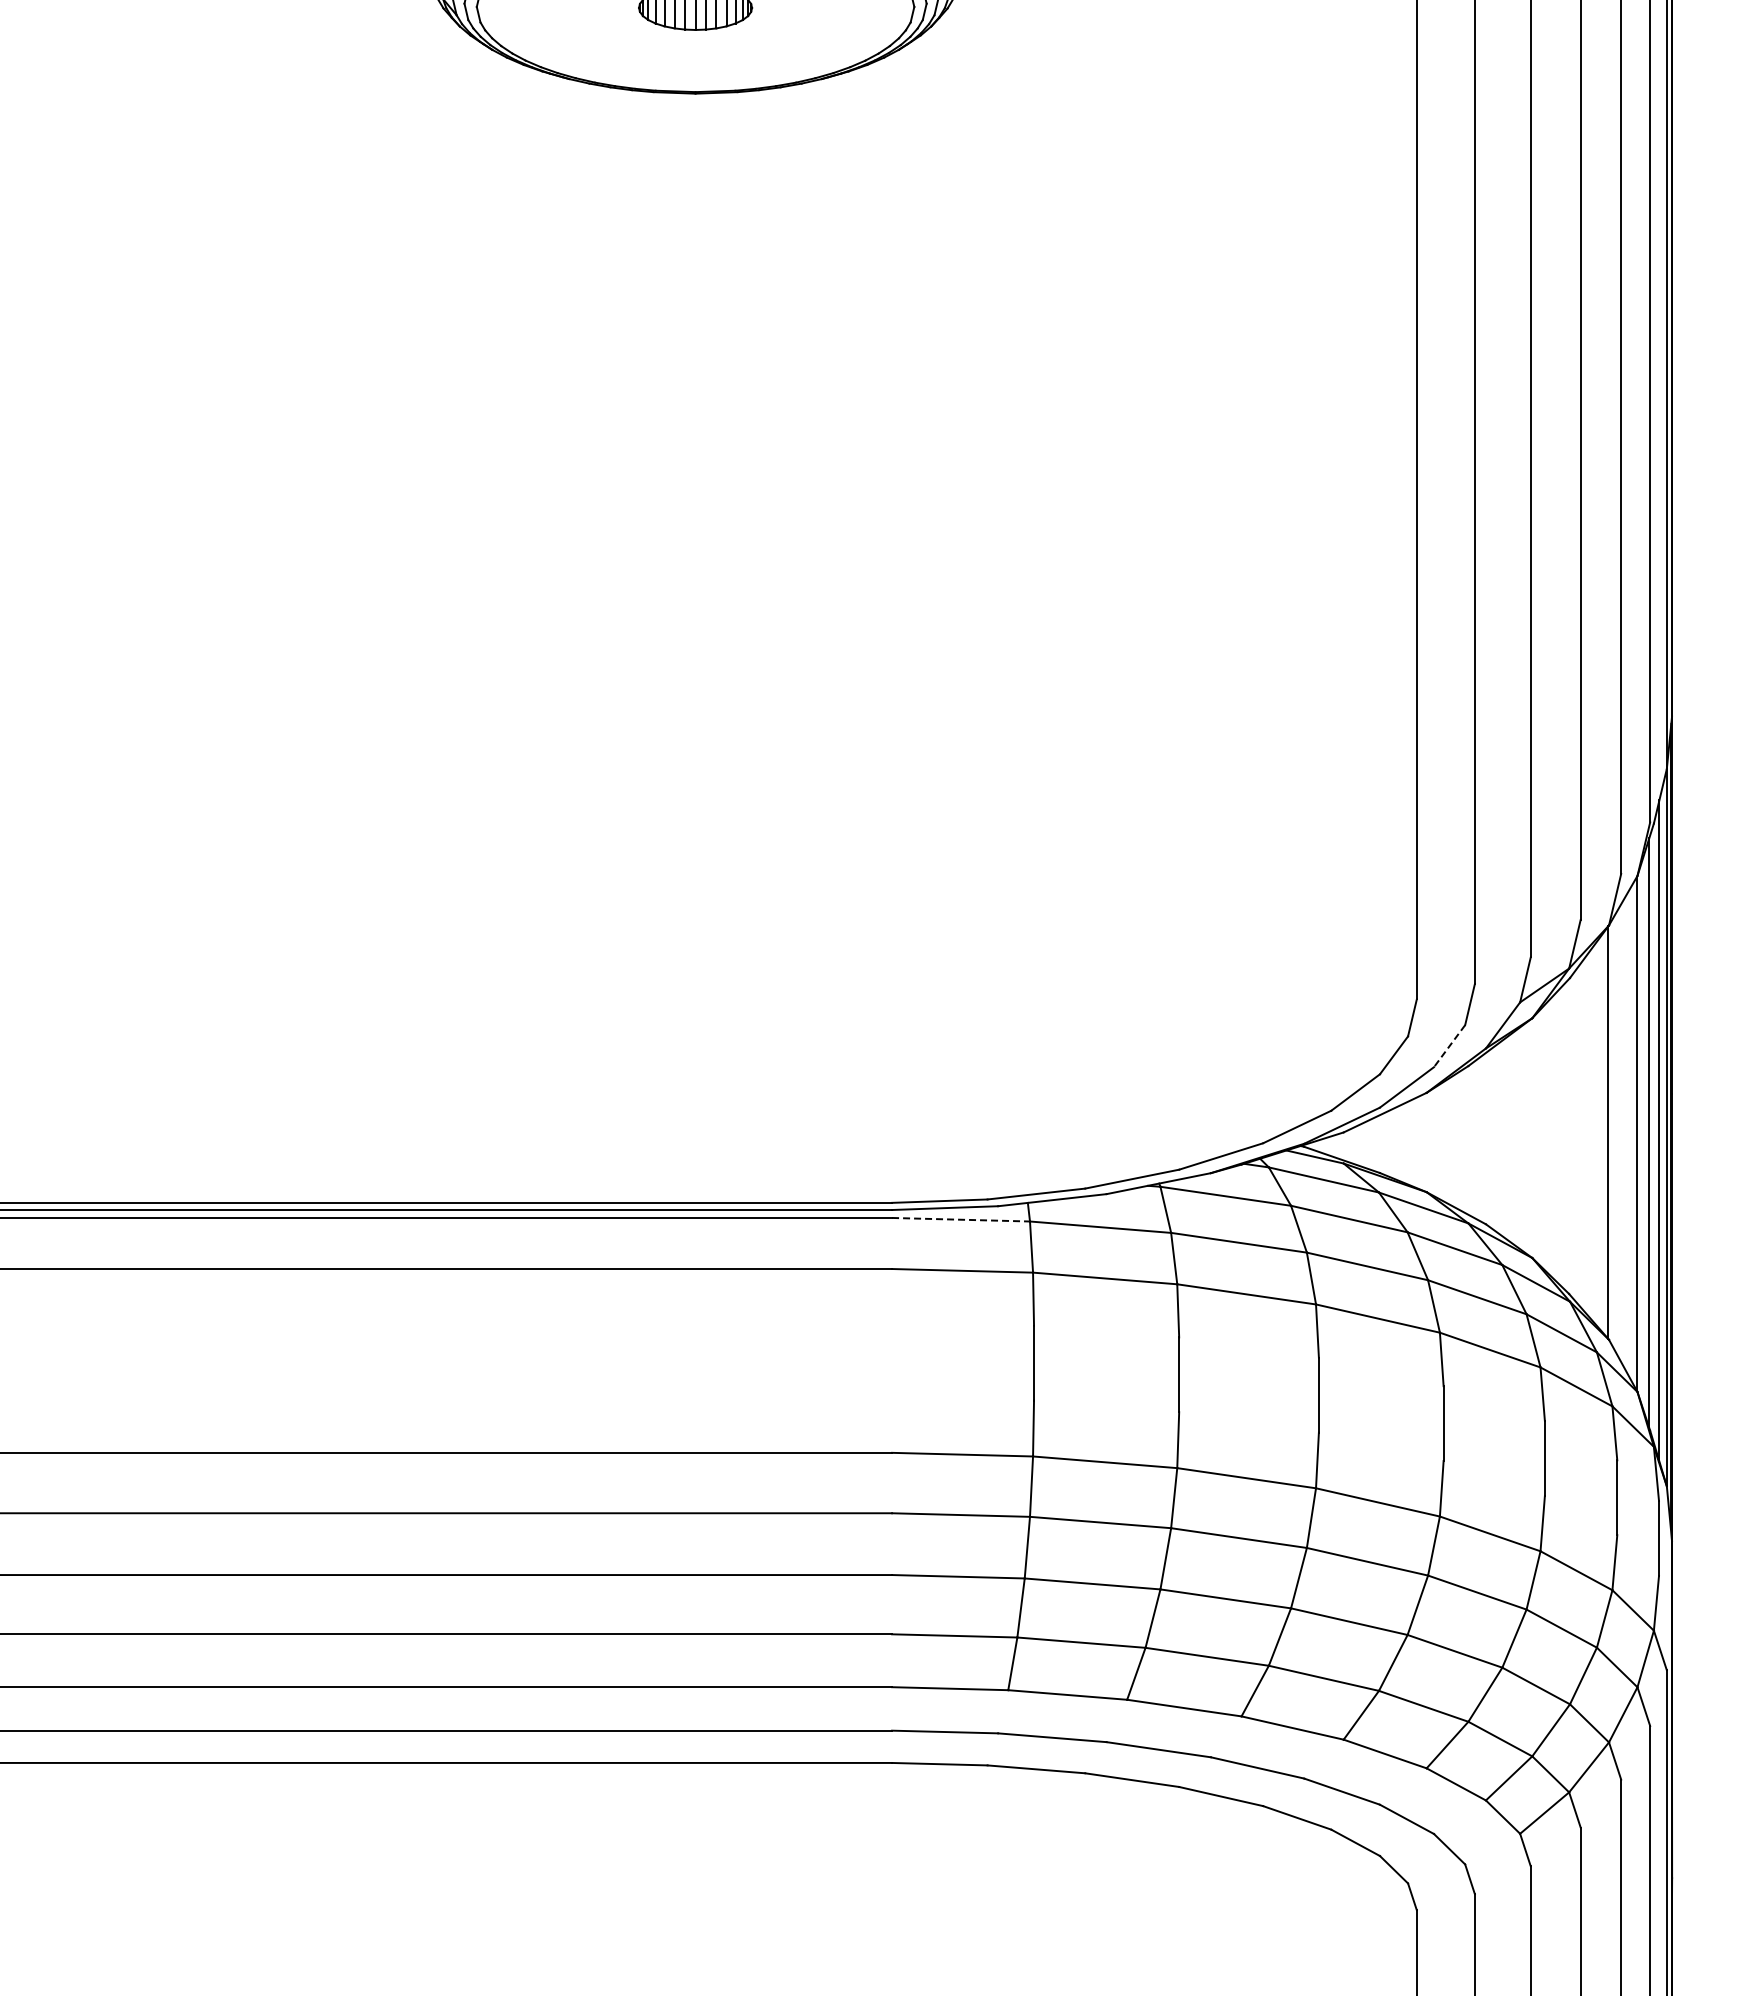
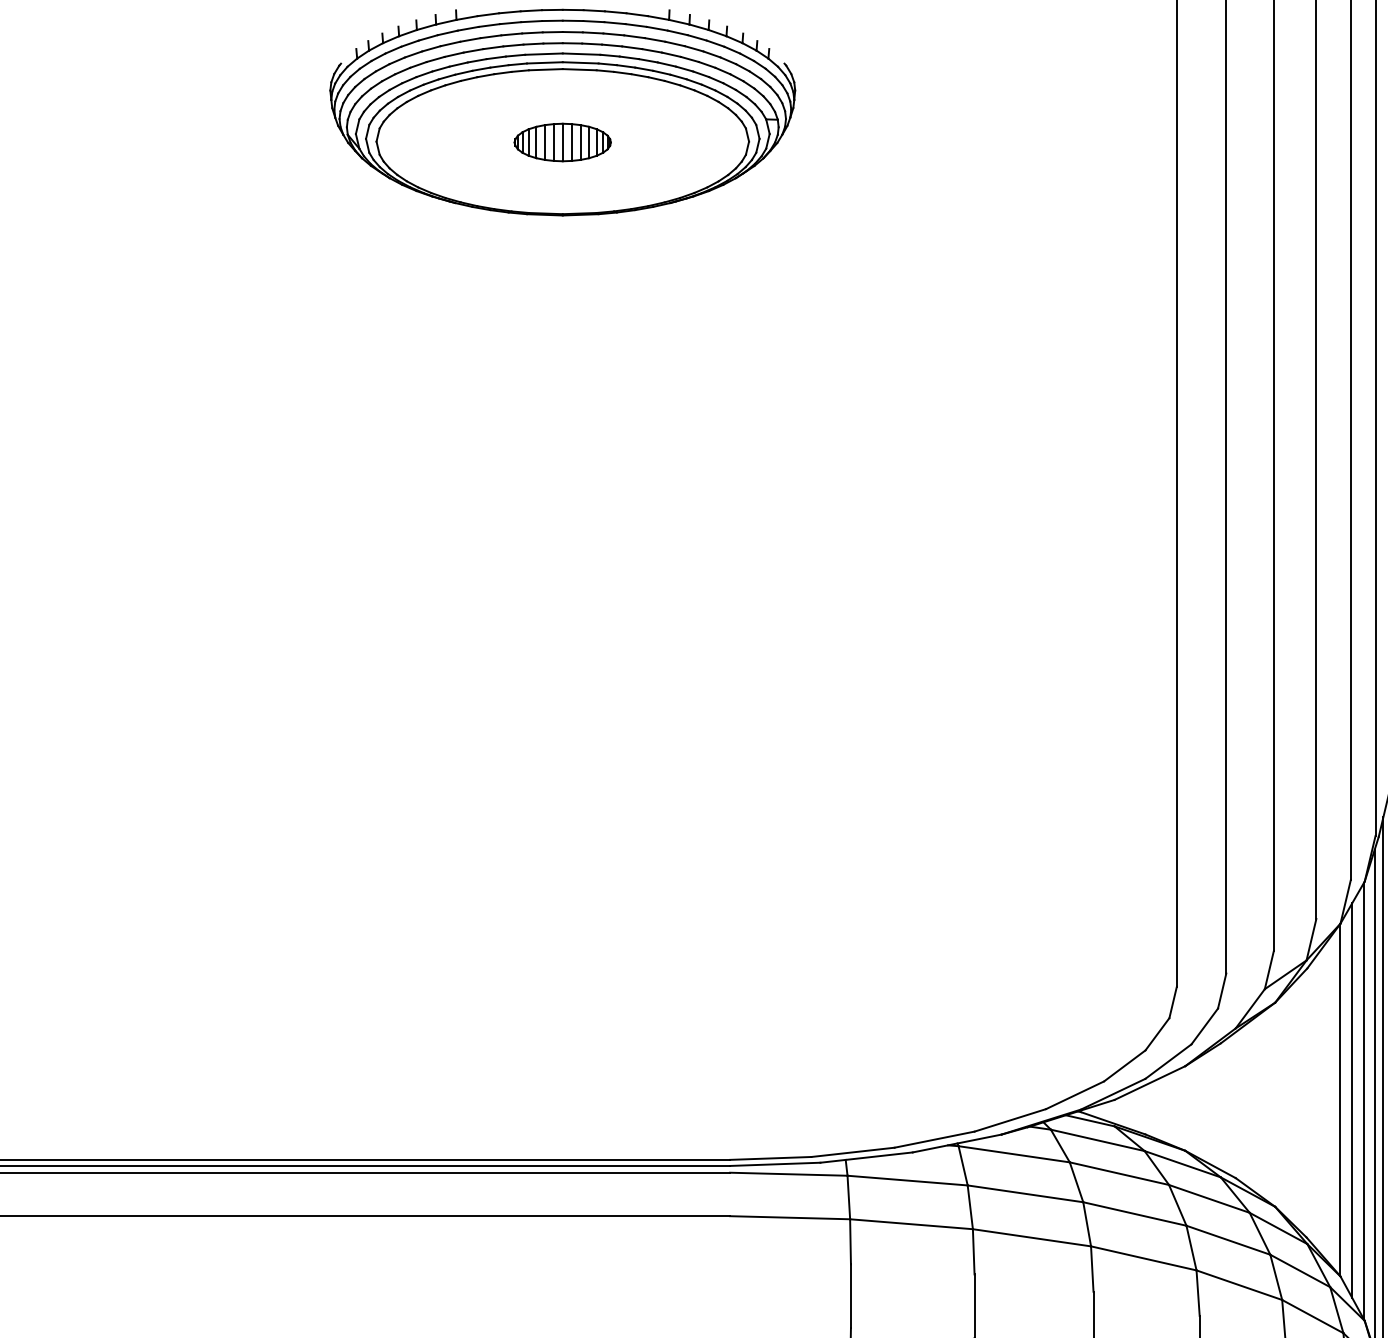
line: (1449, 1046) -> (1204, 1026), dashed -> solid
line: (1622, 1133) -> (1351, 1100), added
line: (961, 1219) -> (789, 1174), dashed -> solid

